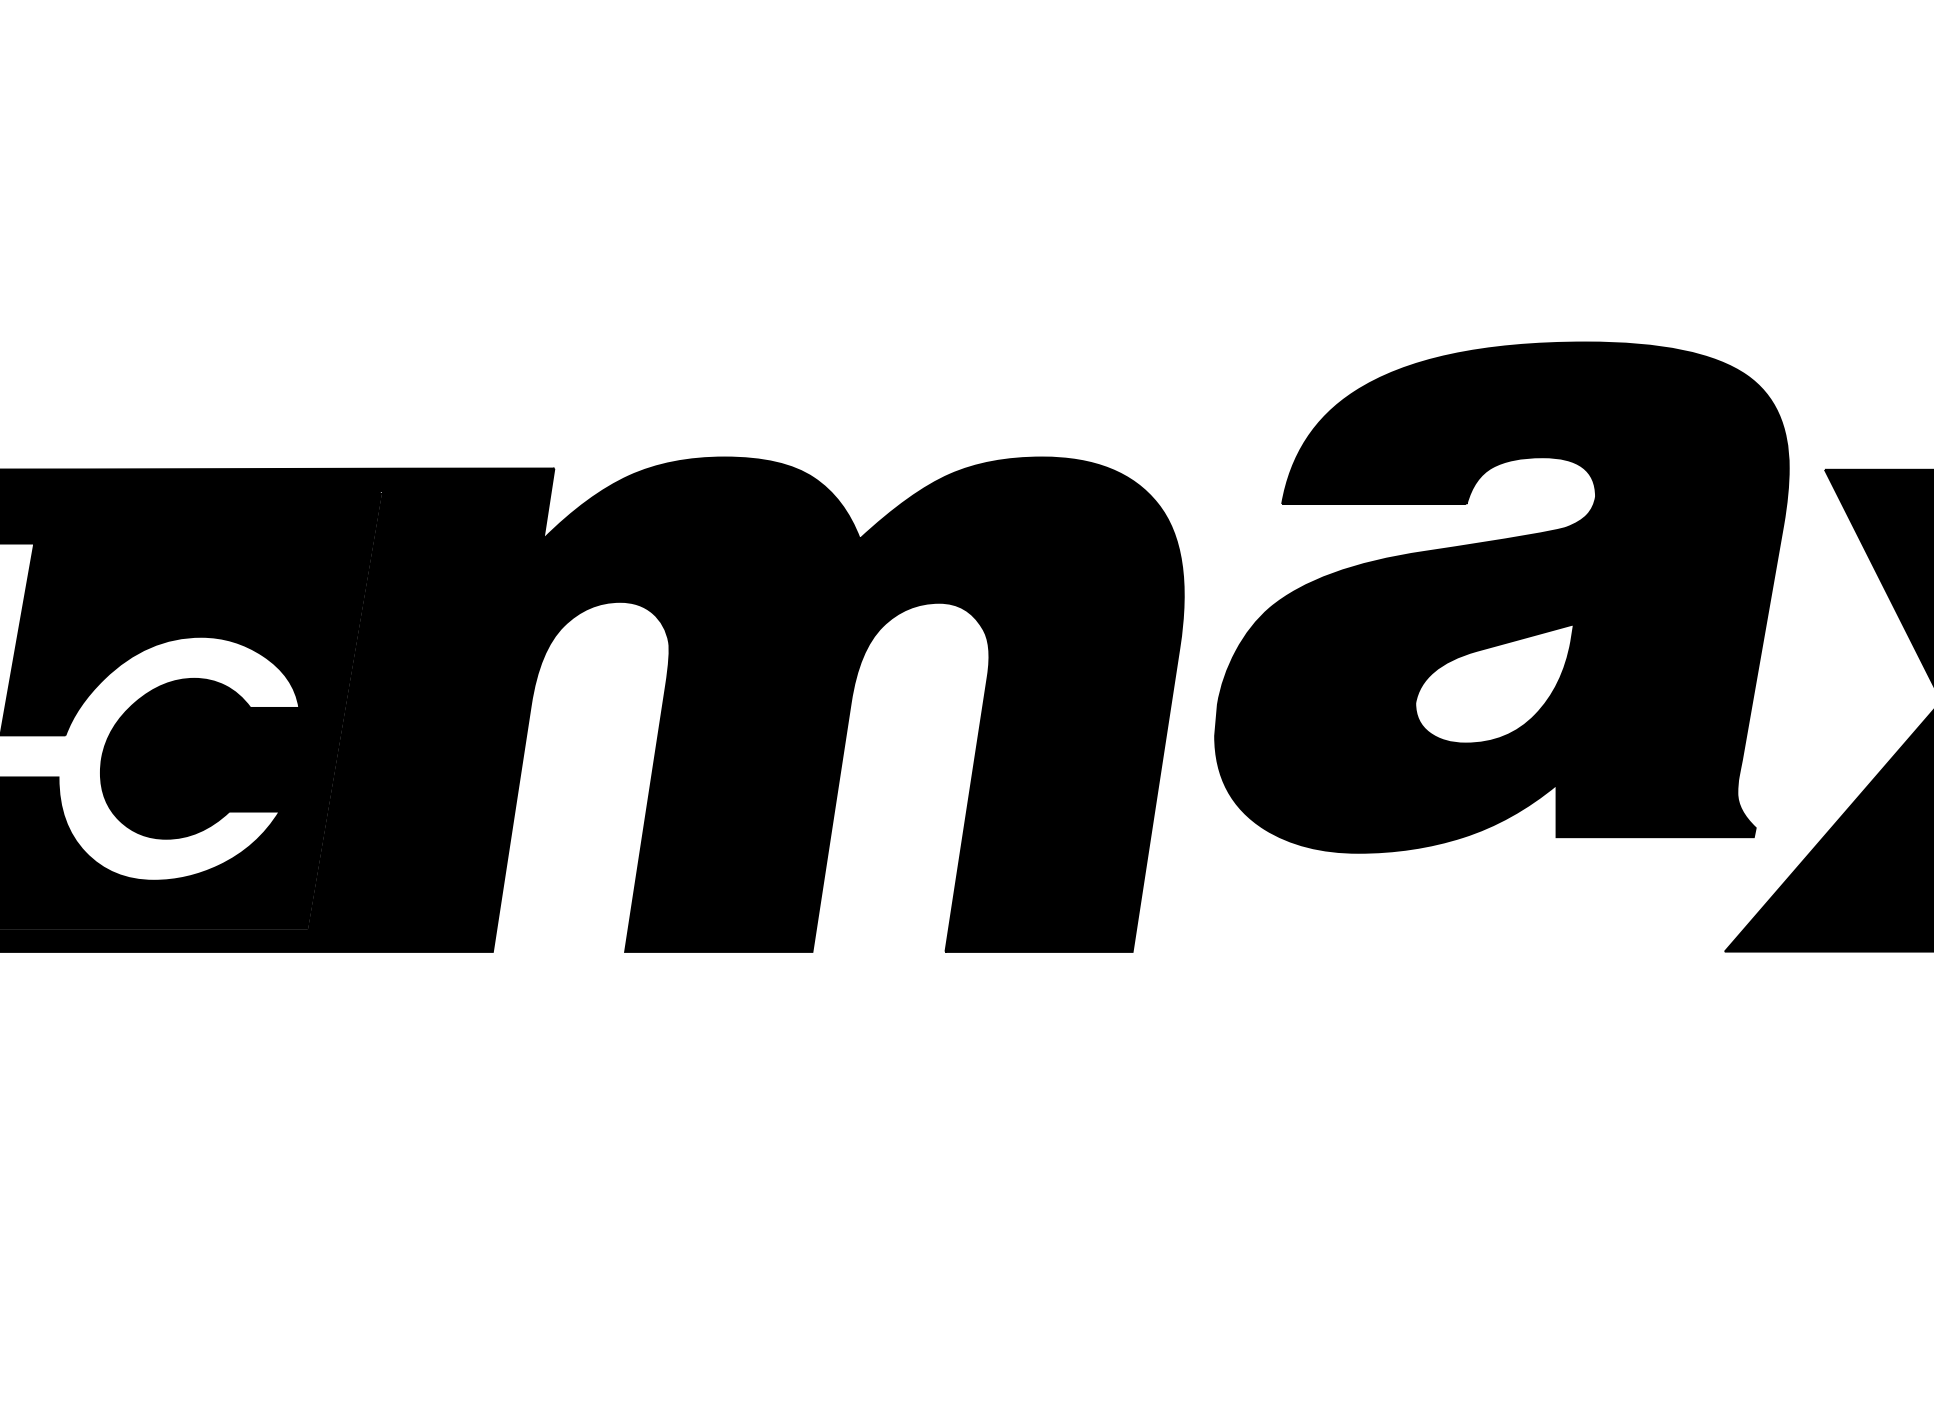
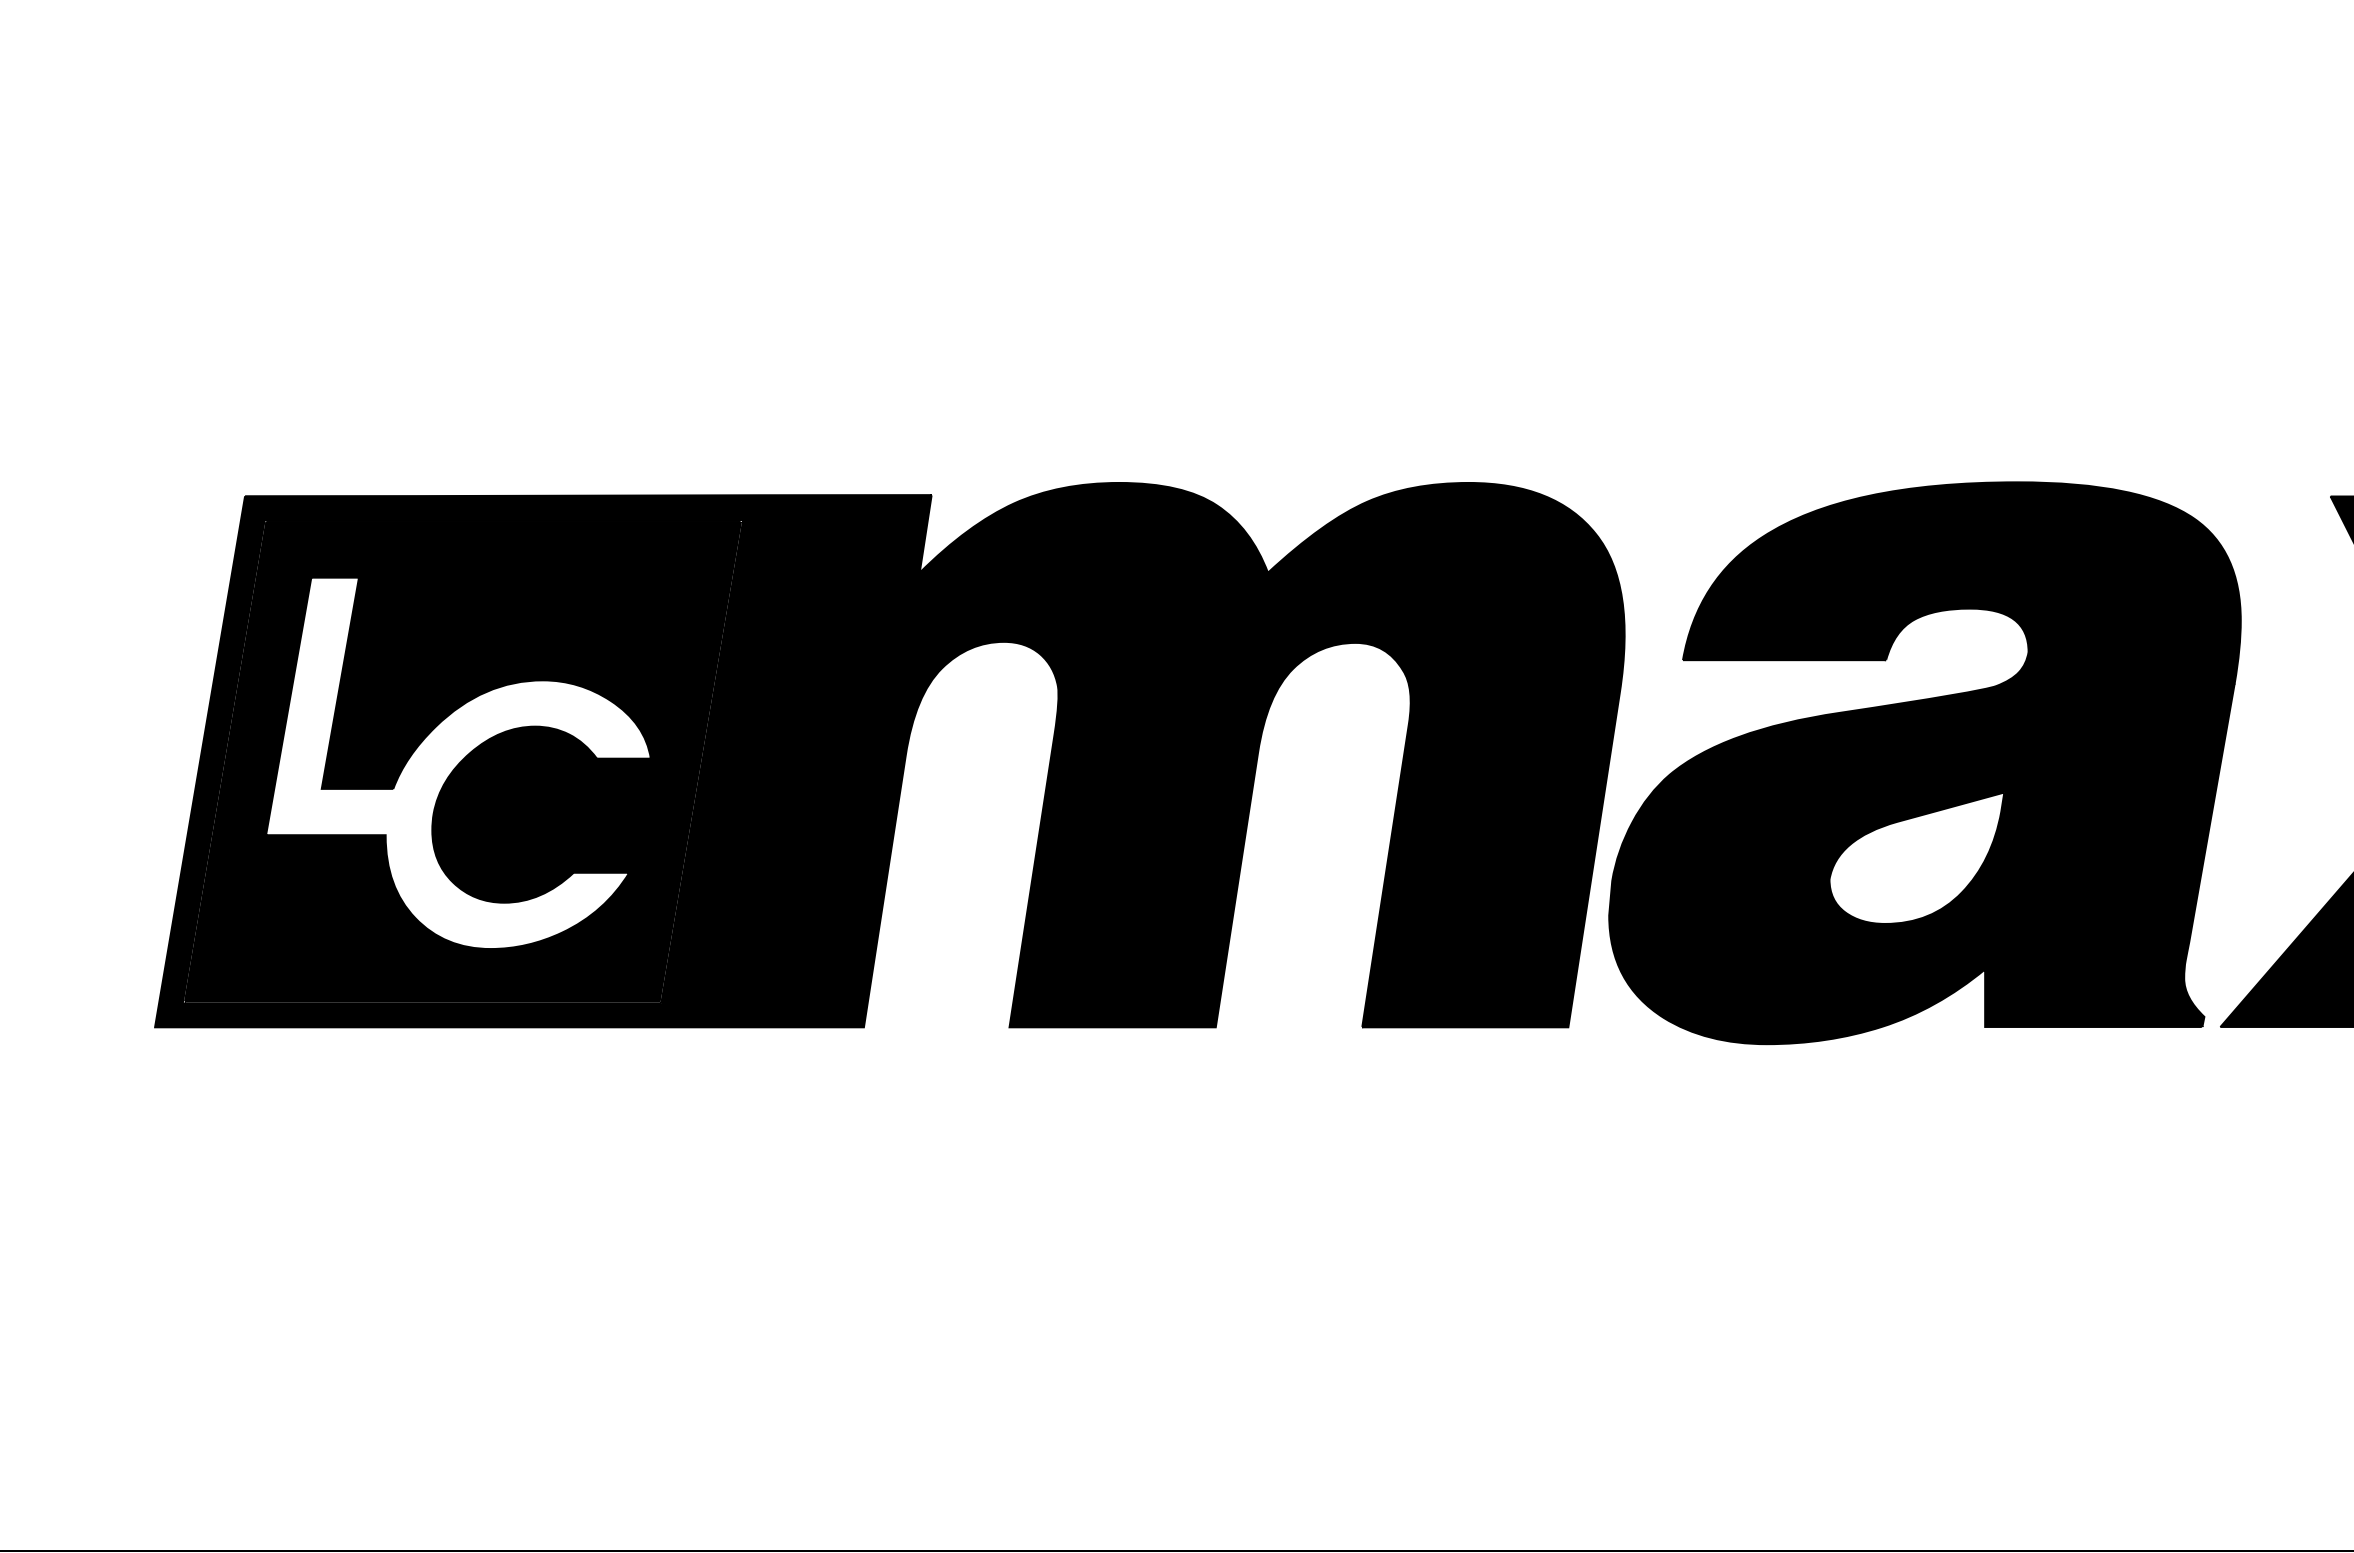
part: (1501, 597) -> (1924, 763), moved

